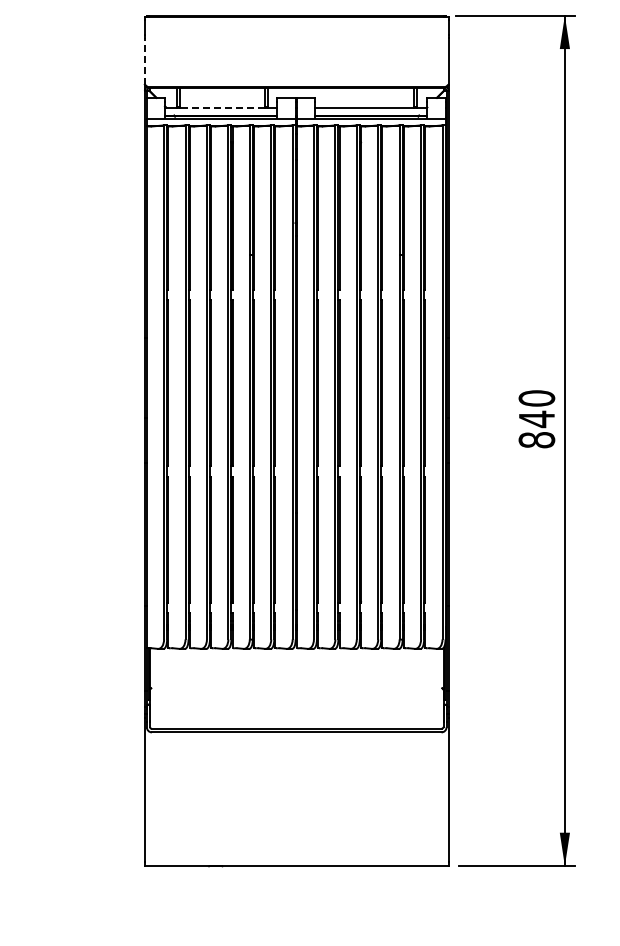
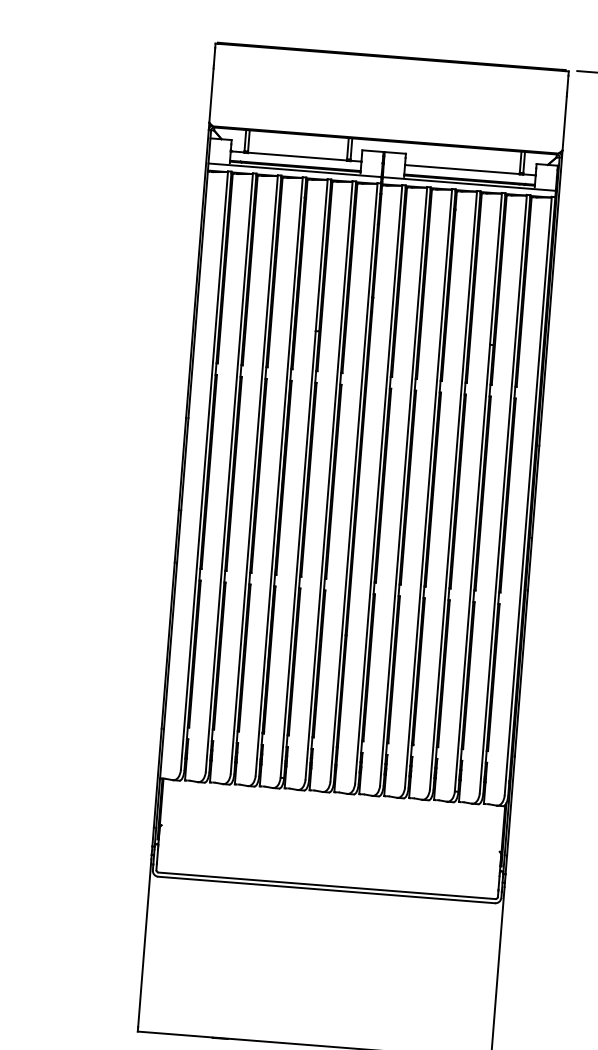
line: (144, 60) -> (211, 94), dashed -> solid
line: (222, 107) -> (297, 156), dashed -> solid

